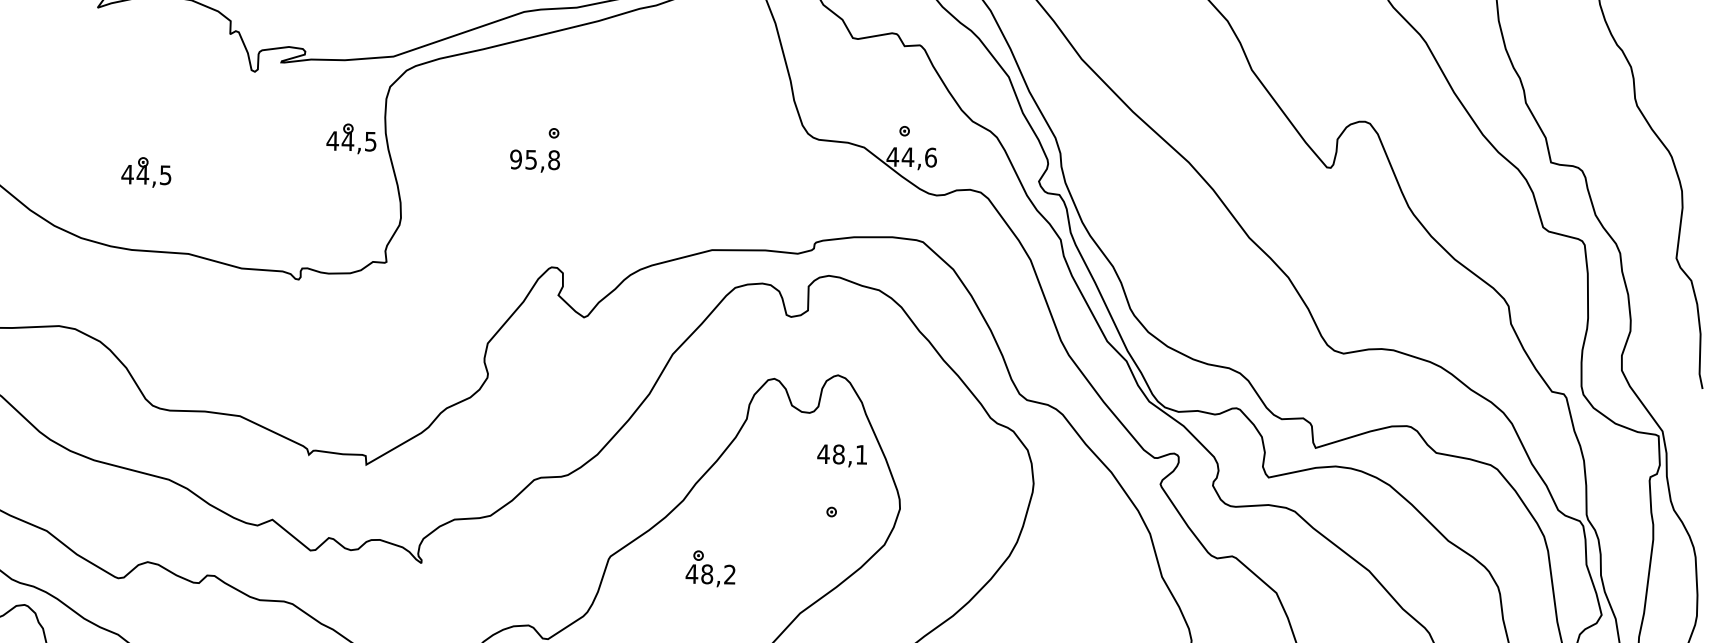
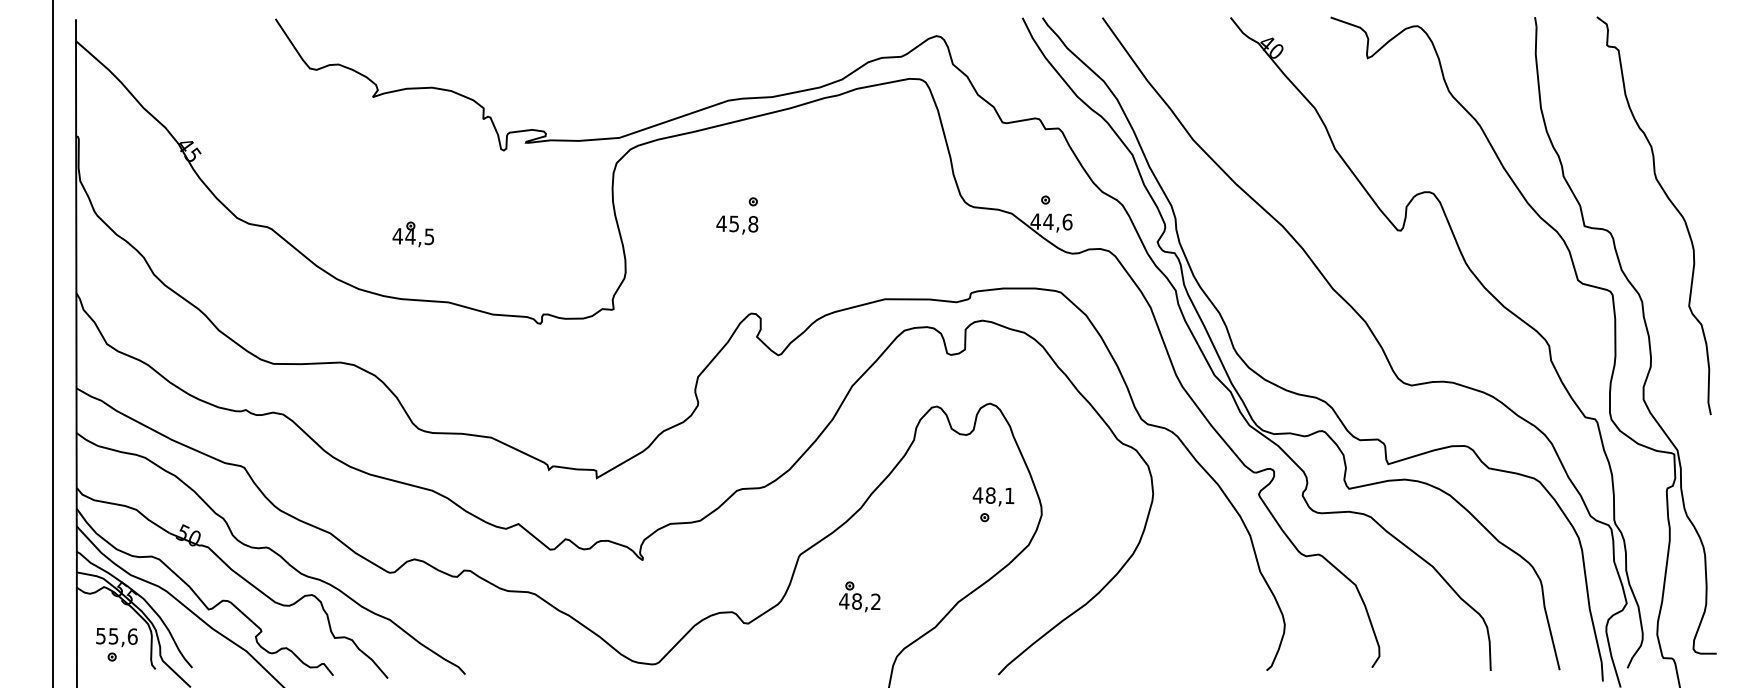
part: (351, 138) -> (584, 206), removed
text: (515, 159) -> (721, 223), 95,8 -> 45,8
text: (842, 455) -> (993, 496), moved
part: (710, 568) -> (859, 596), moved

